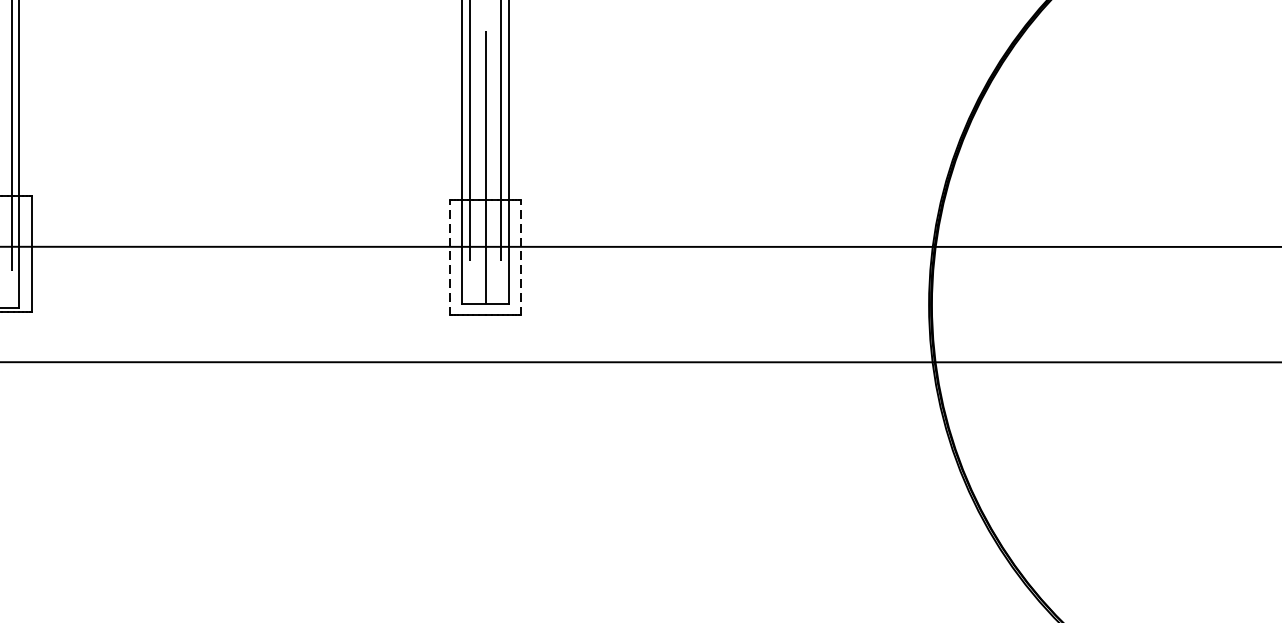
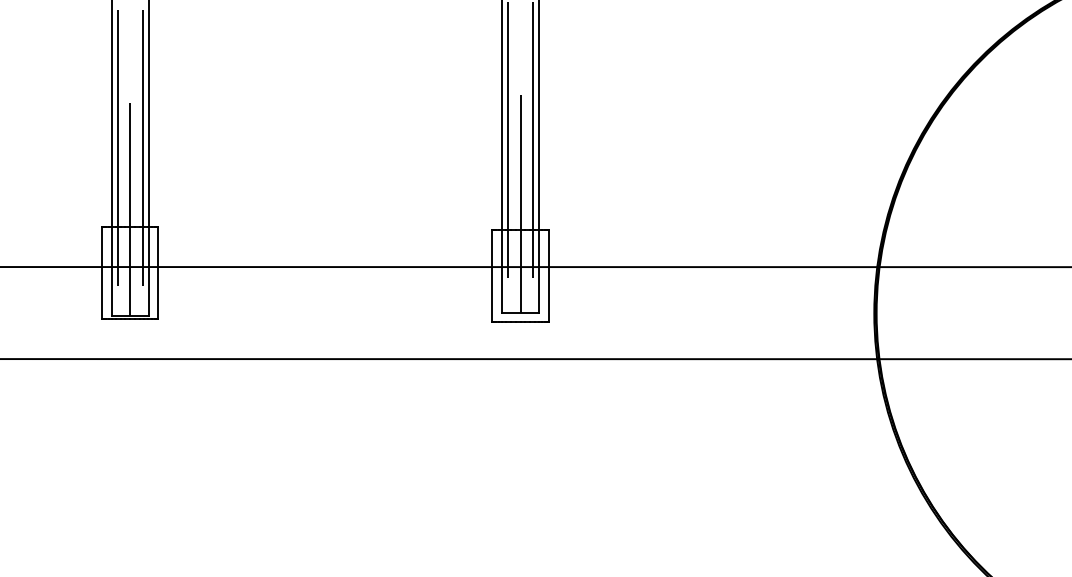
line: (450, 257) -> (492, 275), dashed -> solid
line: (520, 257) -> (548, 275), dashed -> solid

